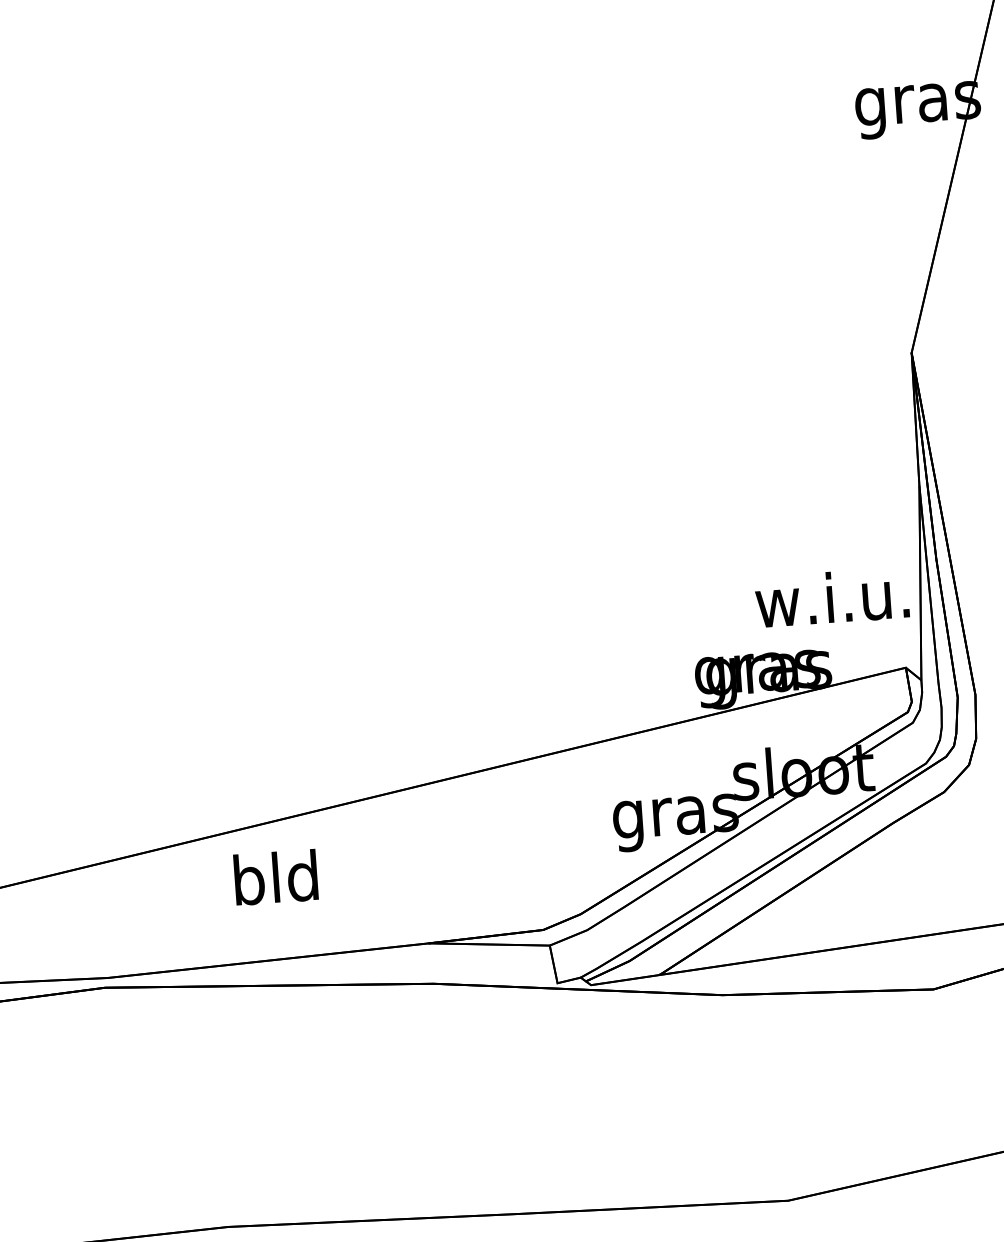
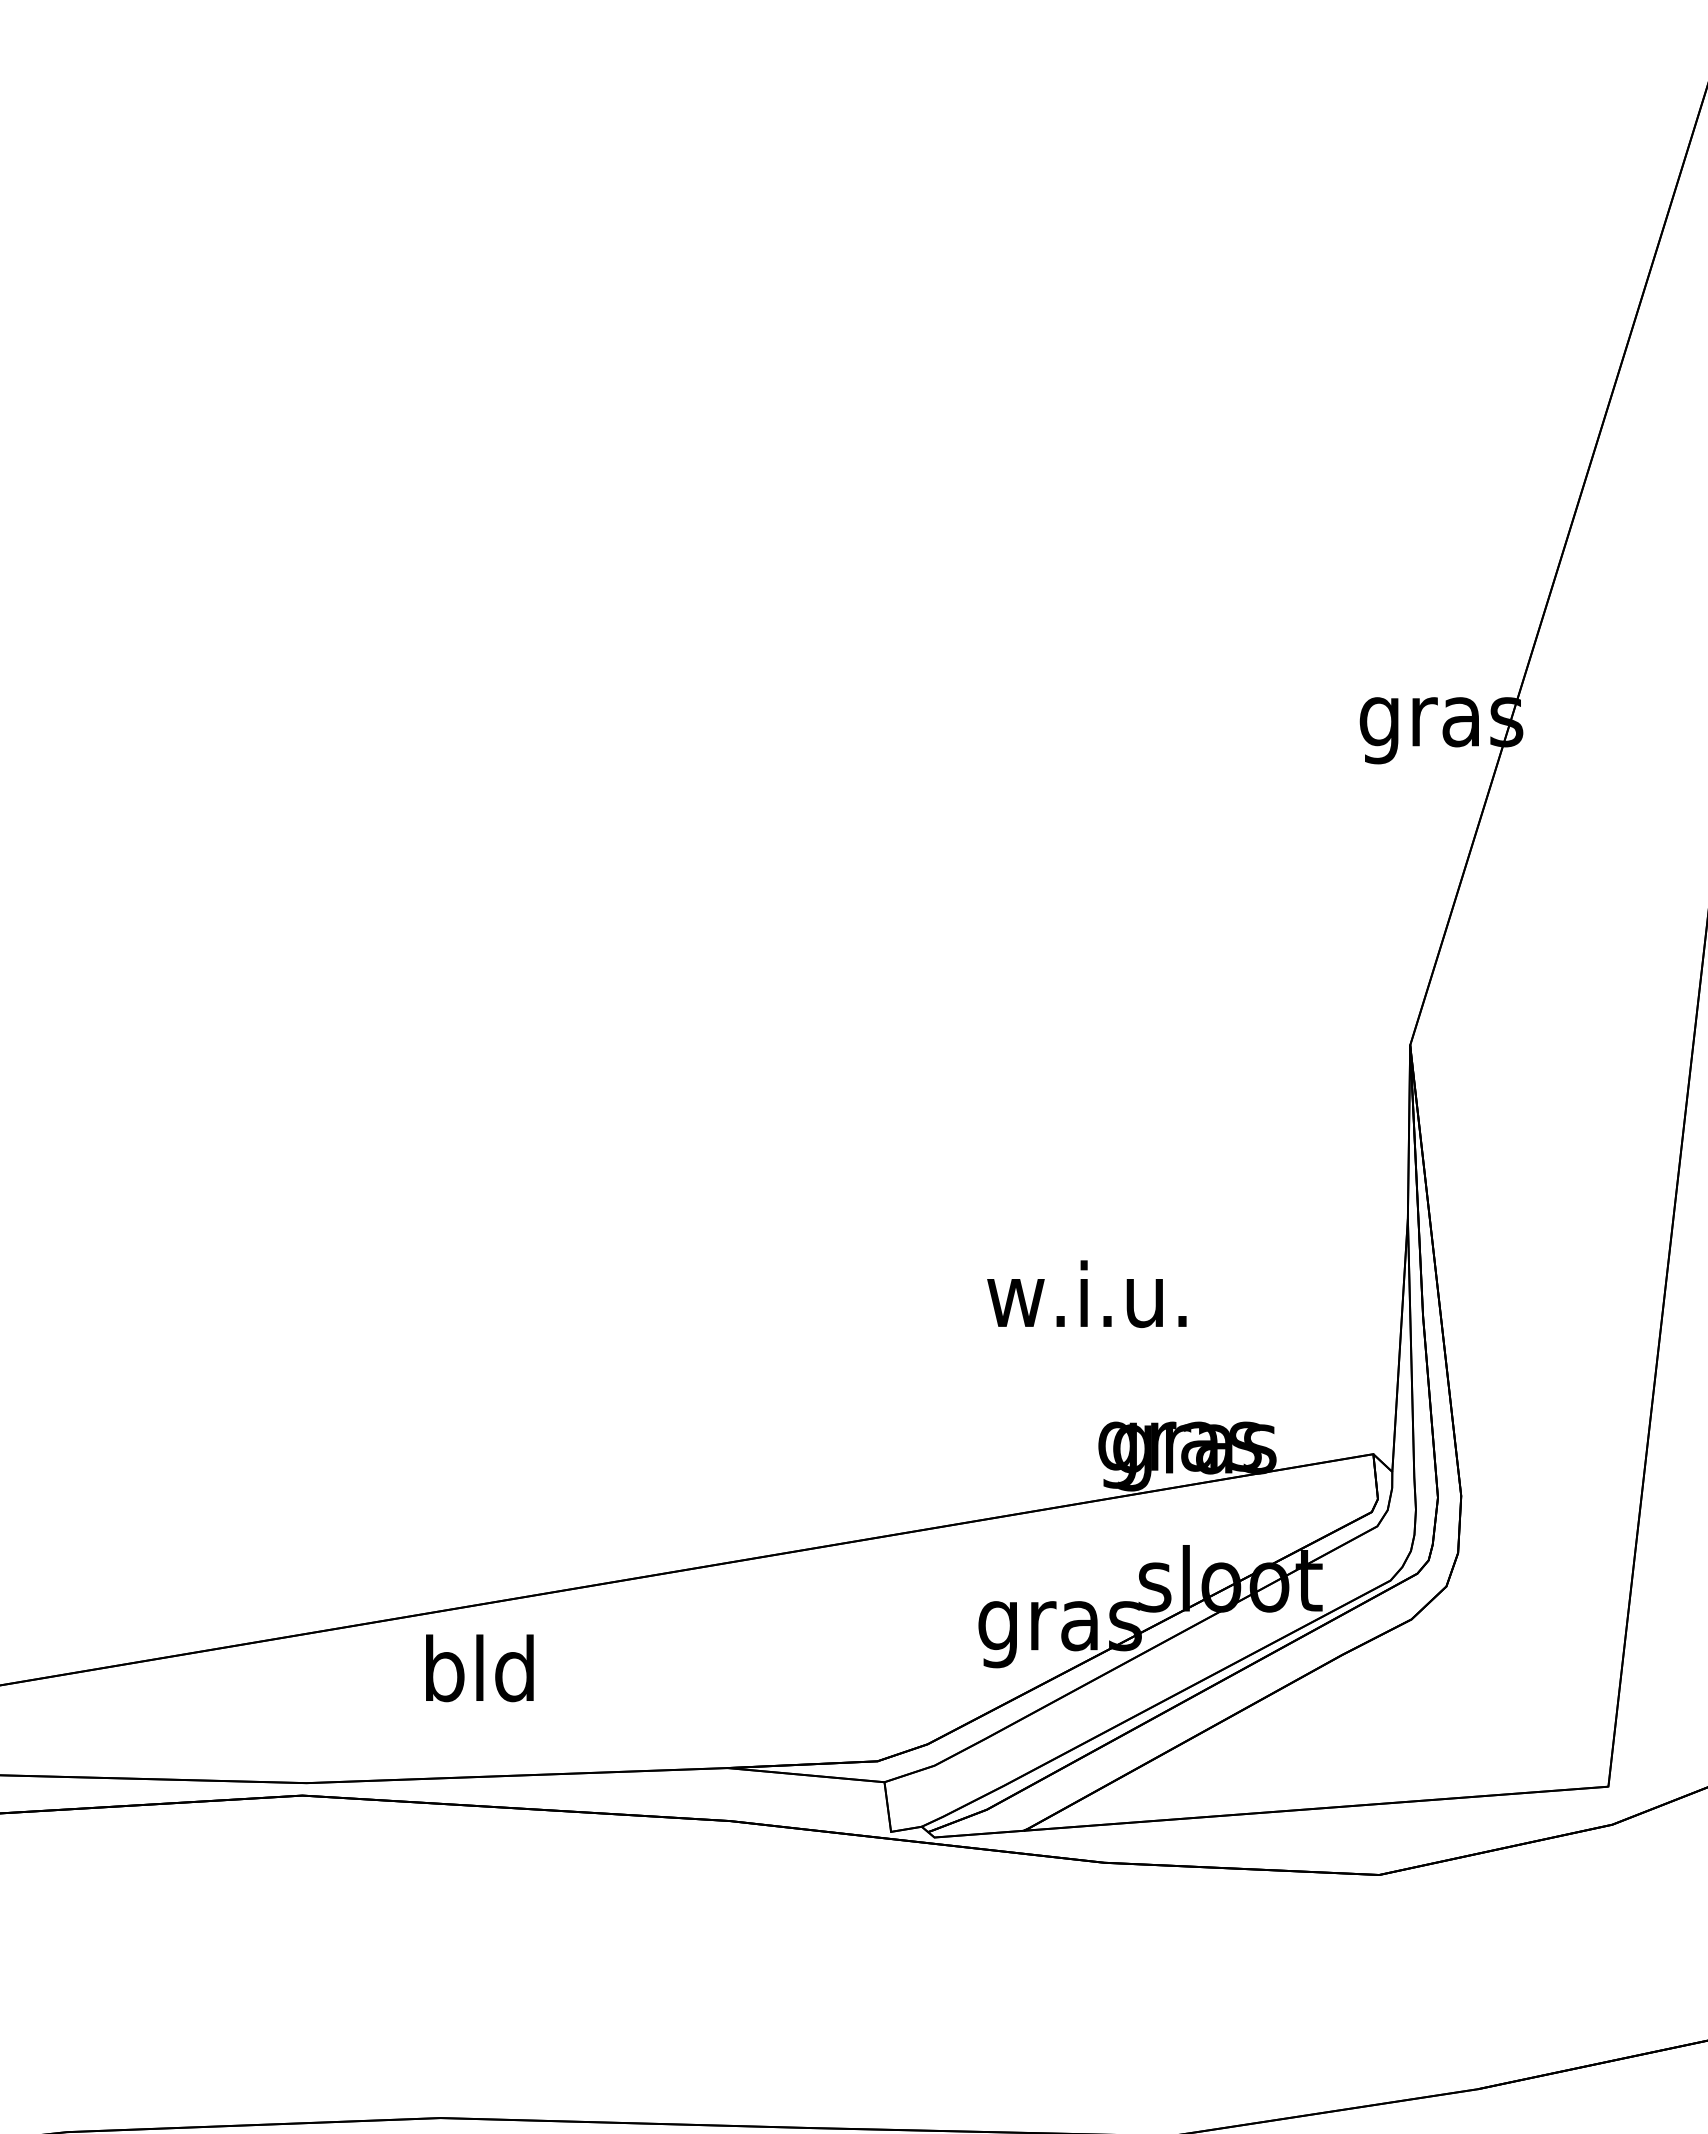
text: (831, 597) -> (1086, 1293), moved
text: (275, 877) -> (479, 1668), moved

